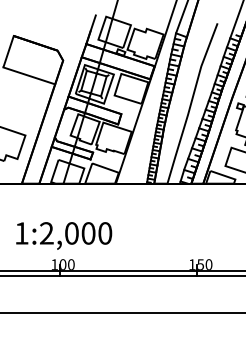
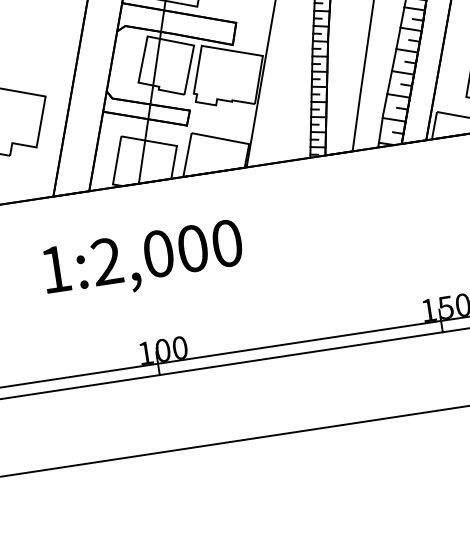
text: (64, 235) -> (144, 260), moved

